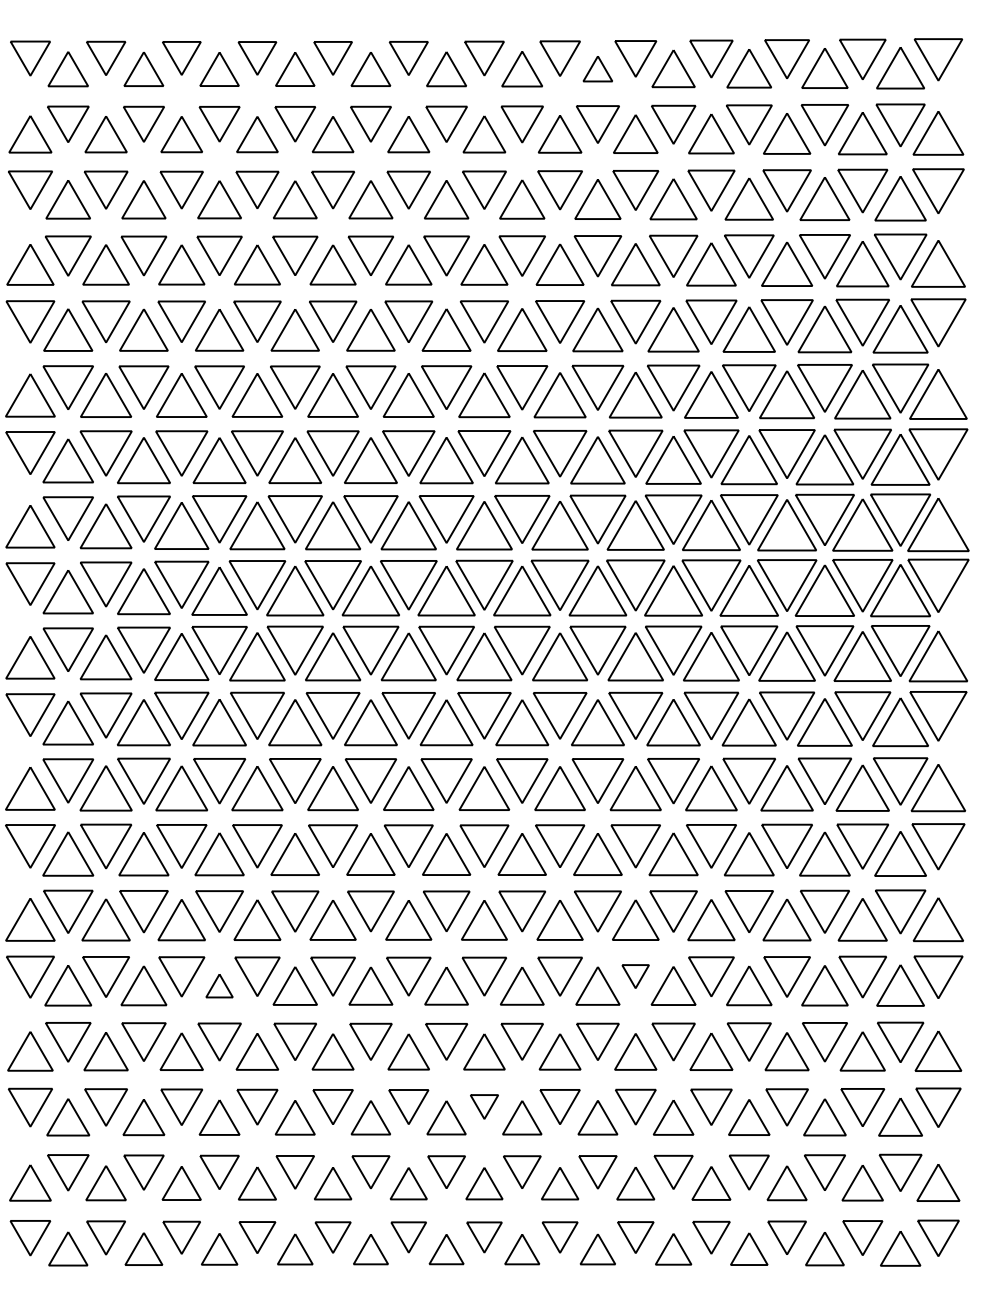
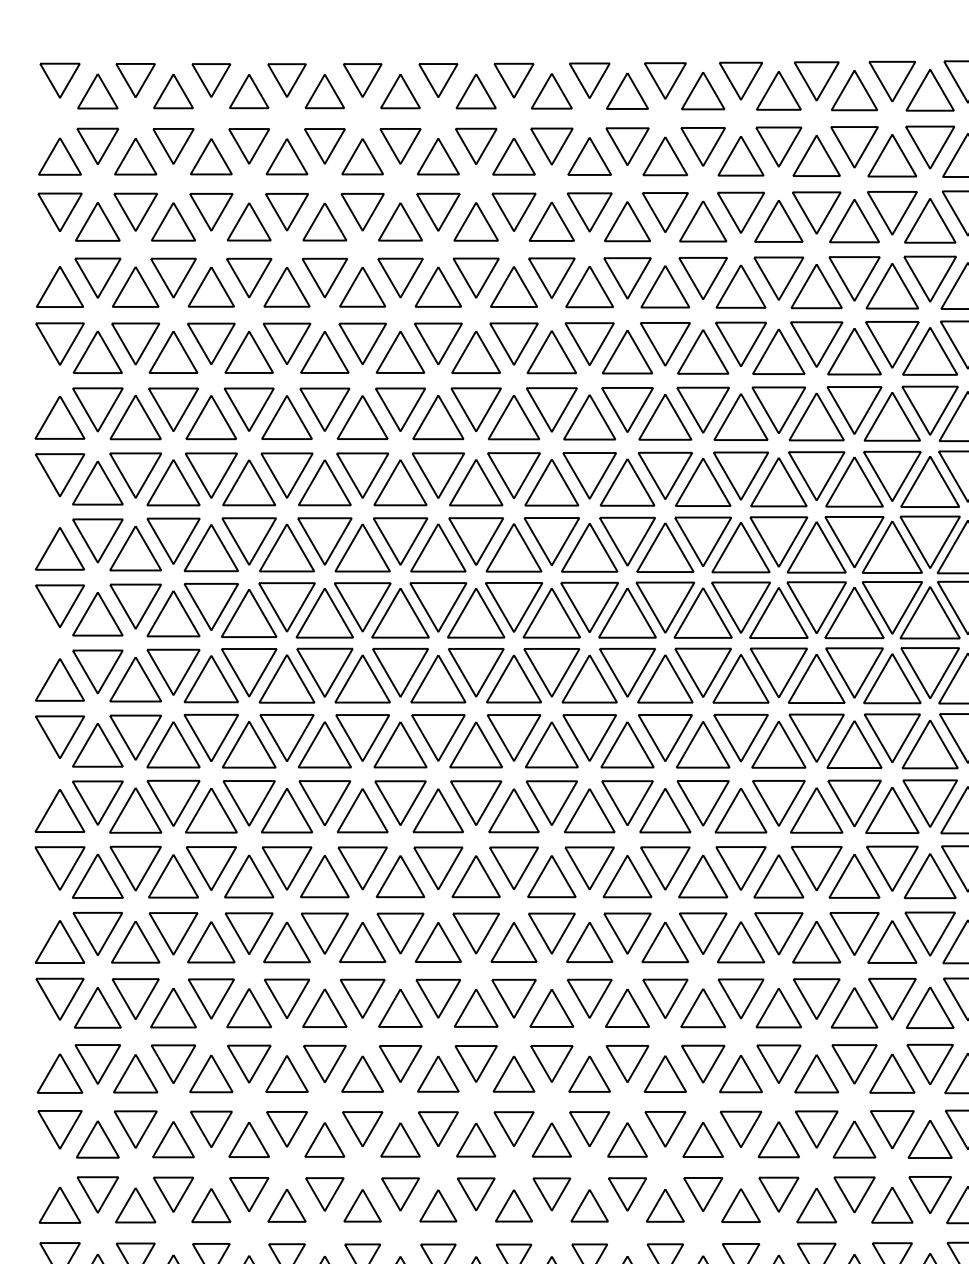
part: (597, 68) -> (627, 90), size x1.43
part: (635, 976) -> (665, 998), size x1.67
part: (219, 985) -> (249, 1007), size x1.67
part: (484, 1106) -> (514, 1128), size x1.43

